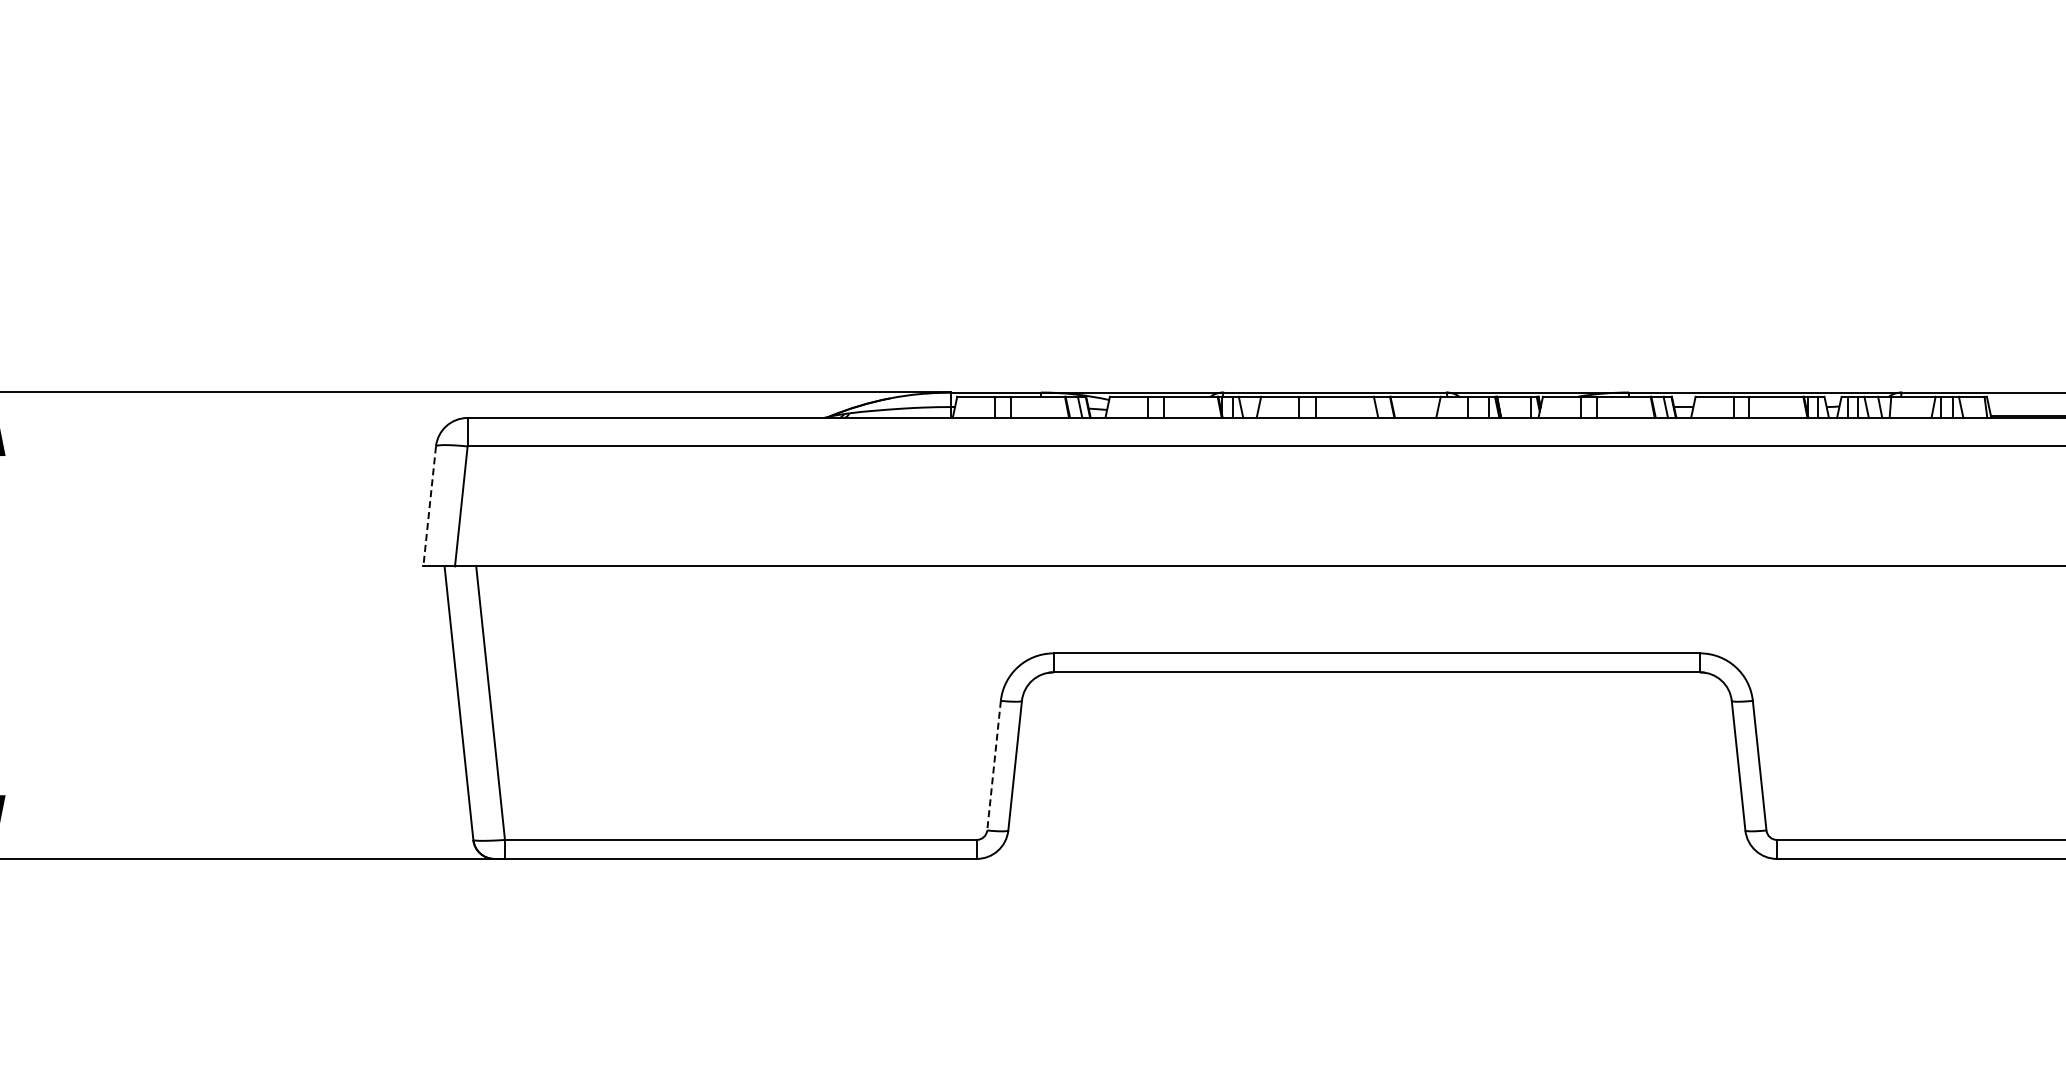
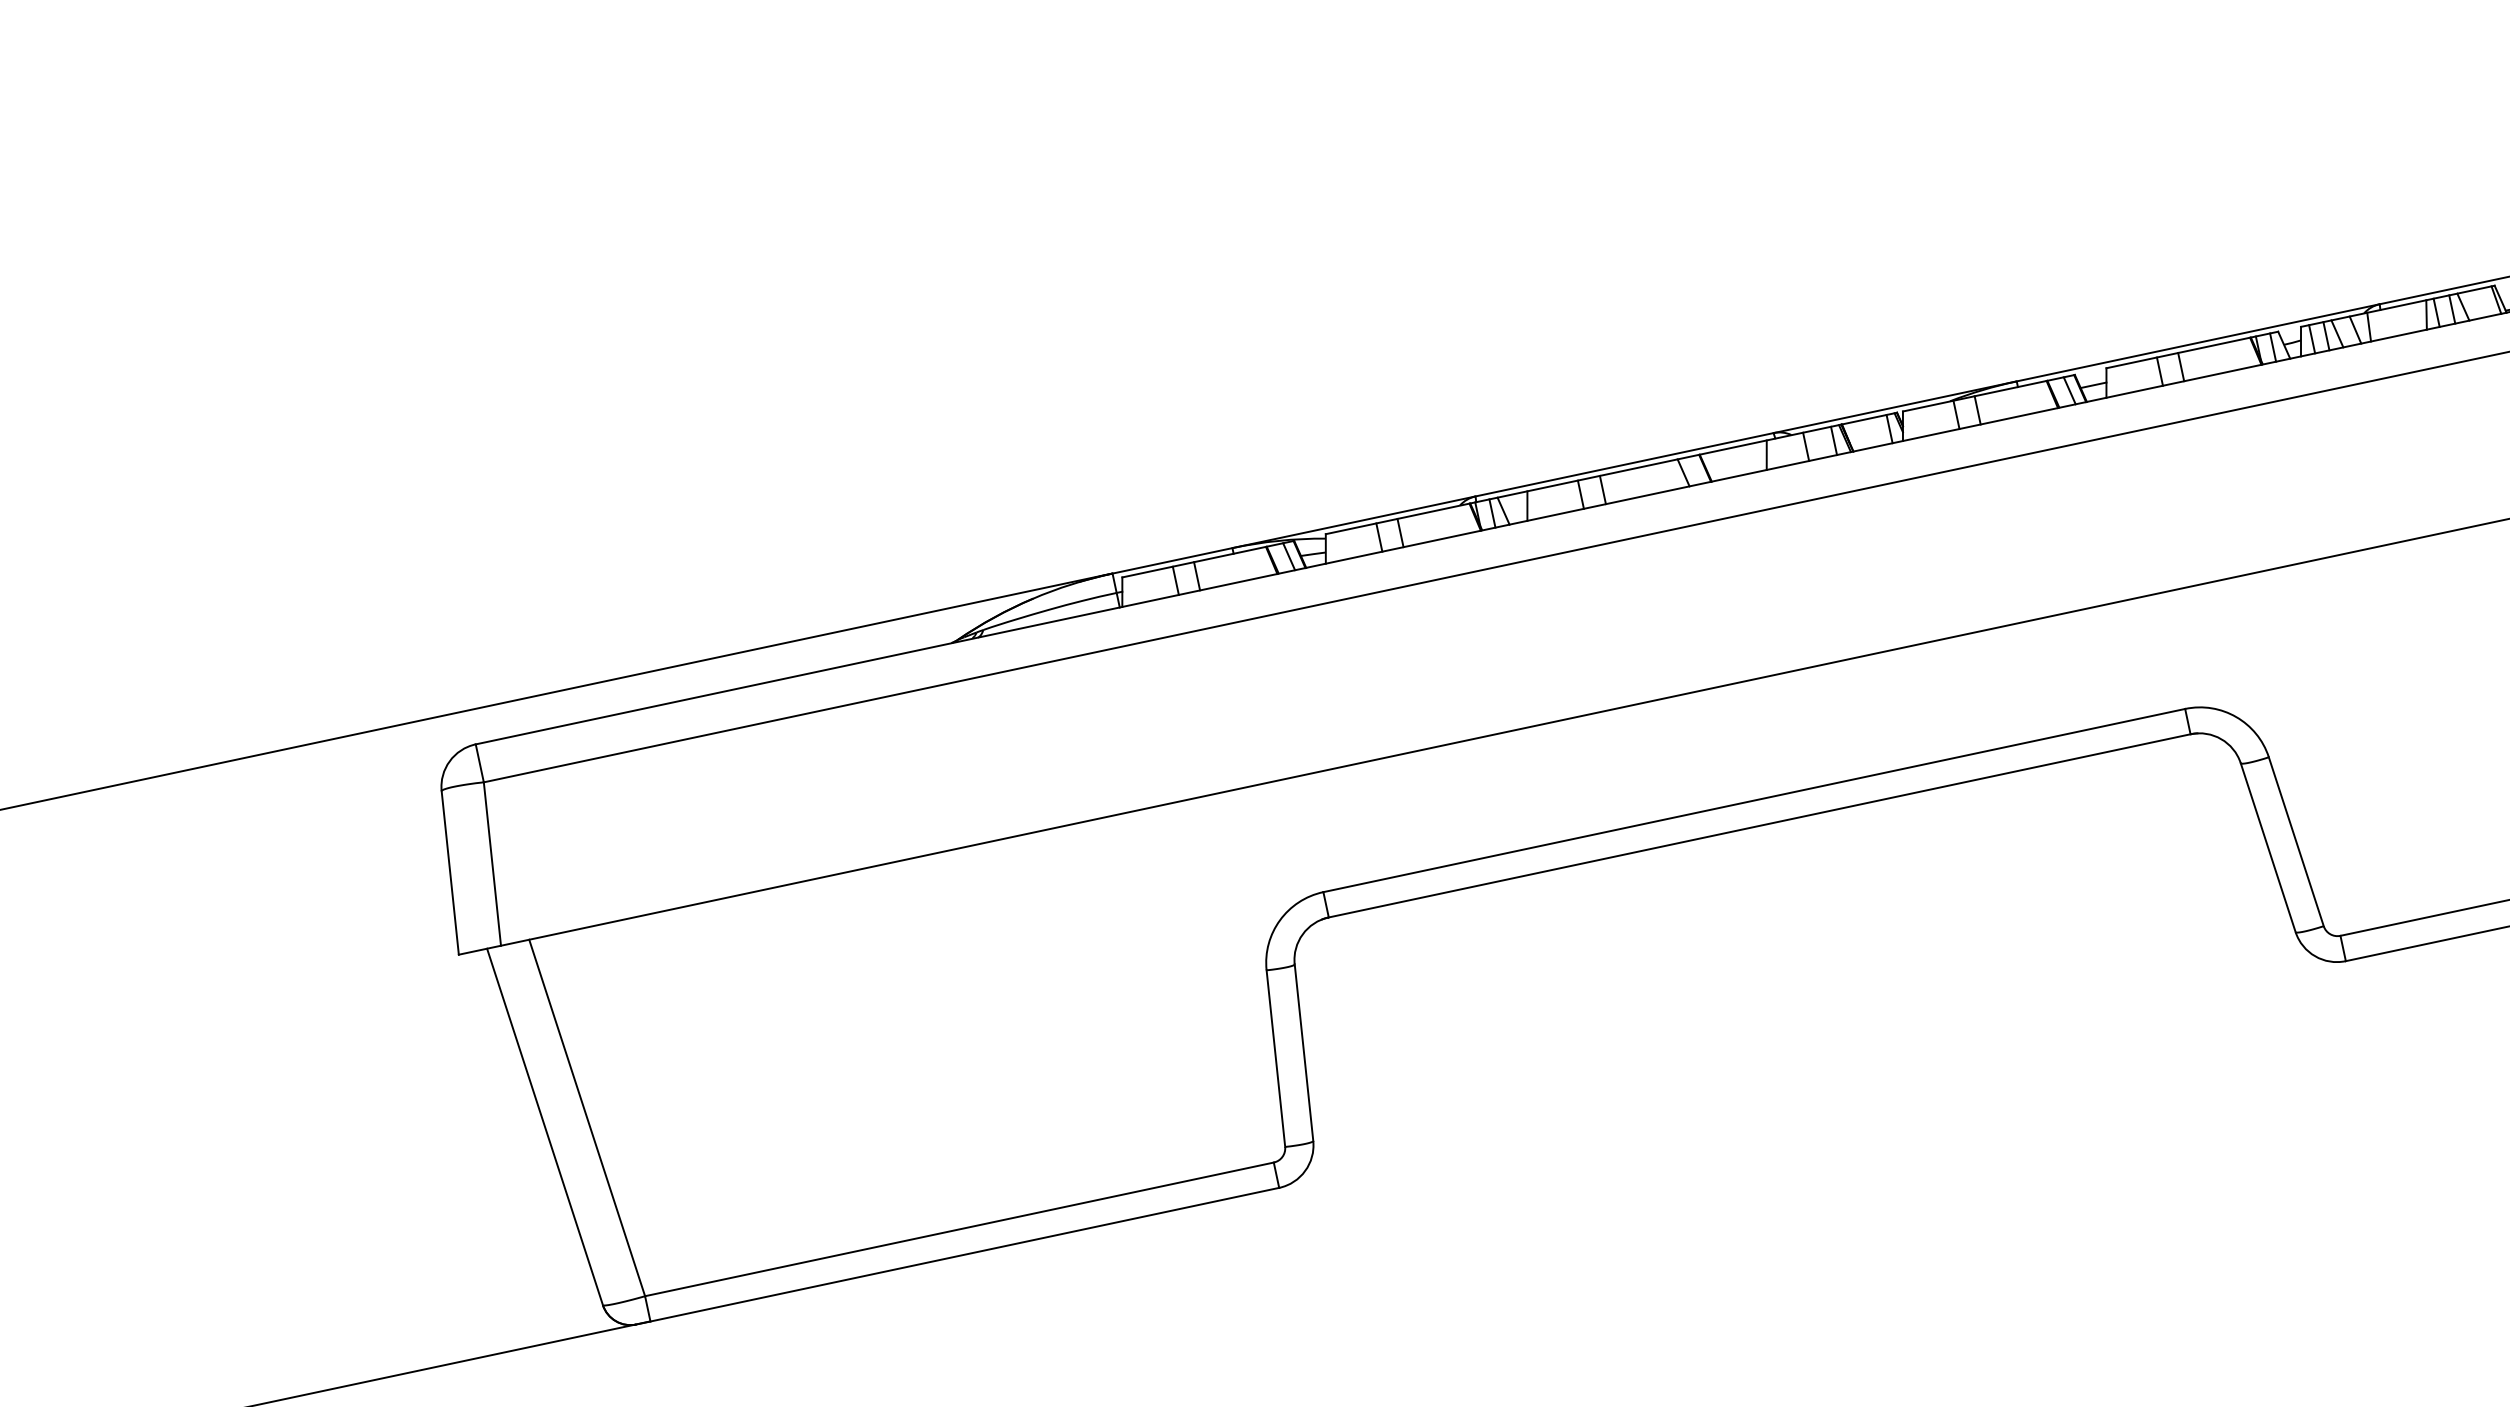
line: (429, 506) -> (450, 873), dashed -> solid
line: (994, 766) -> (1276, 1059), dashed -> solid

